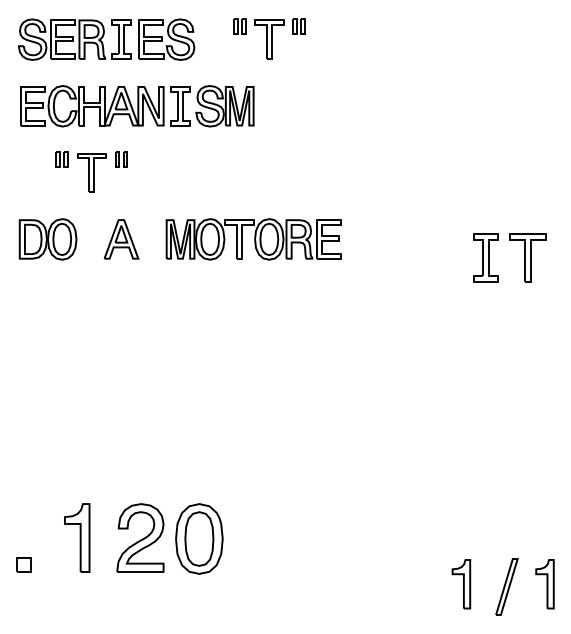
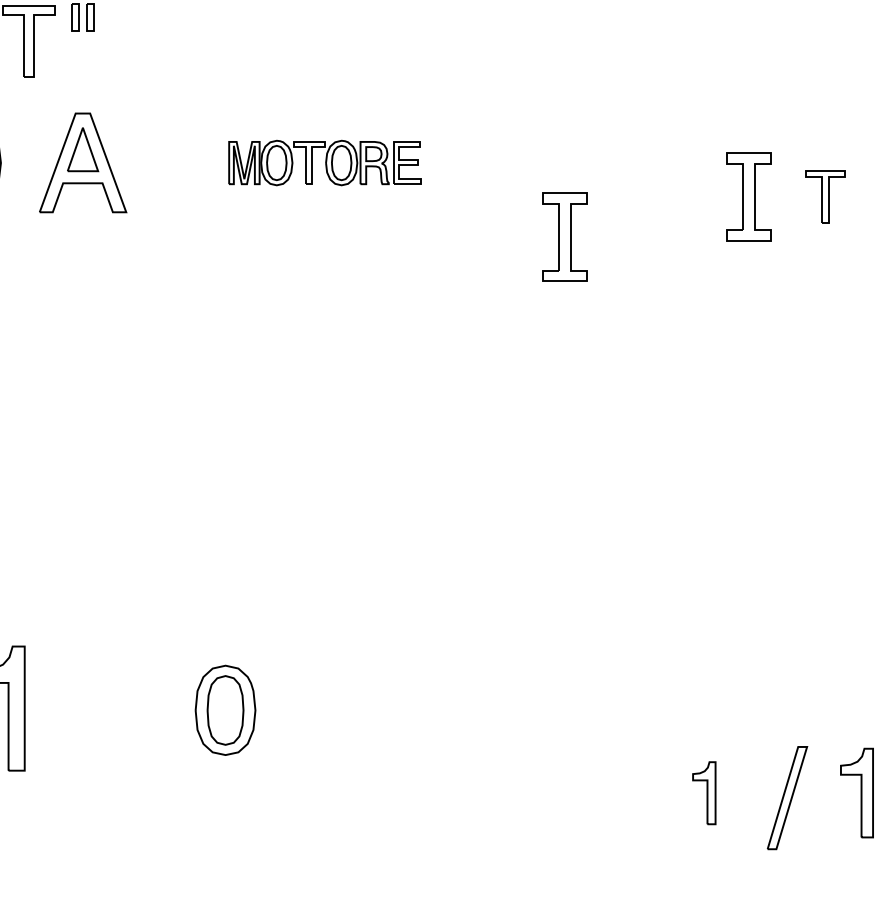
part: (121, 239) -> (83, 163), size x1.4
part: (253, 239) -> (324, 163), size x0.6
part: (527, 257) -> (825, 196), size x0.6
part: (384, 279) -> (563, 236), added
part: (140, 537) -> (117, 707), removed
part: (199, 538) -> (225, 709), size x0.7
part: (461, 584) -> (704, 793), size x0.7

